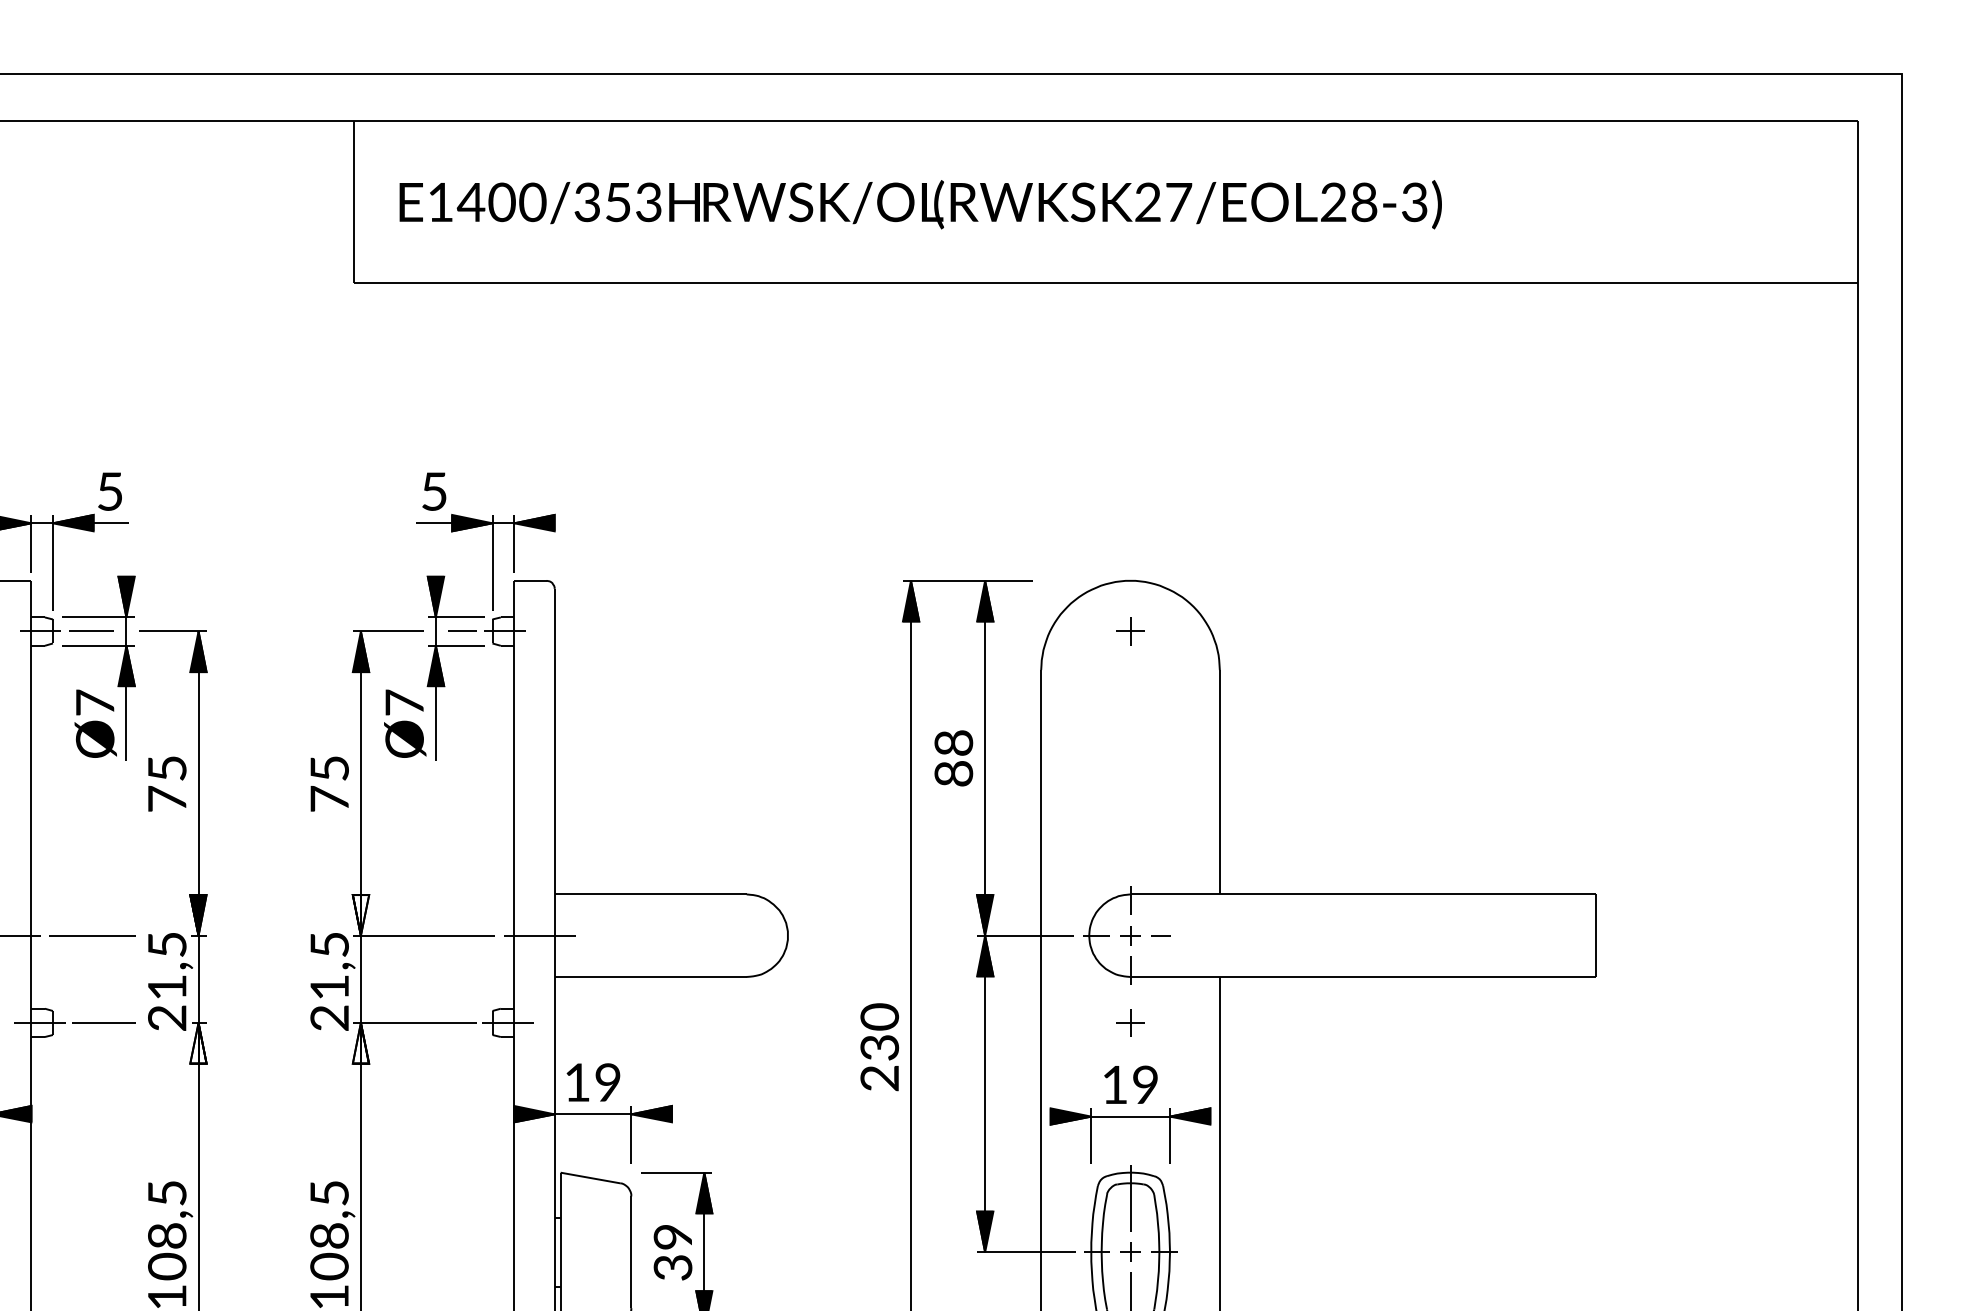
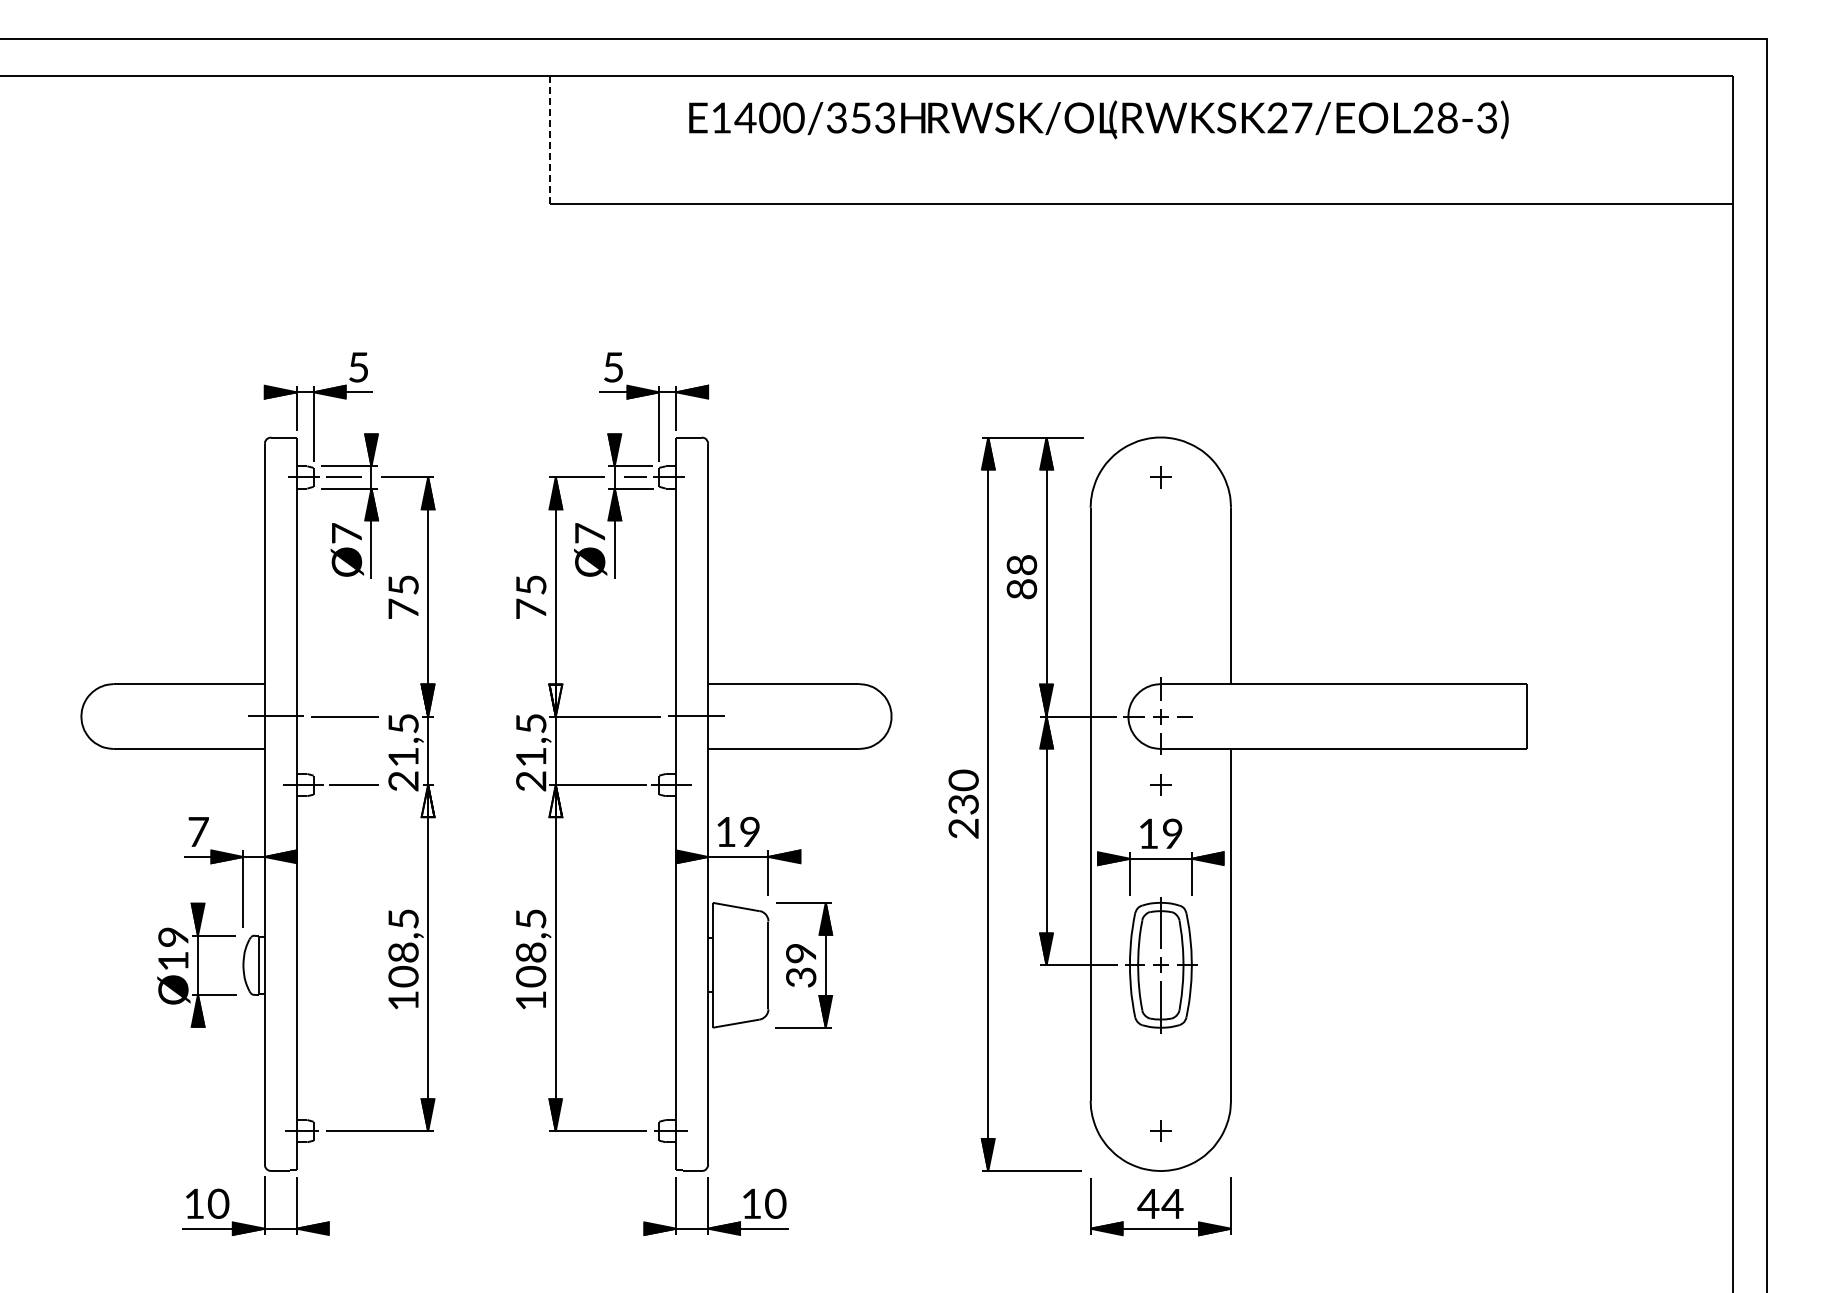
line: (354, 201) -> (550, 139), solid -> dashed
text: (920, 204) -> (1098, 119), moved

